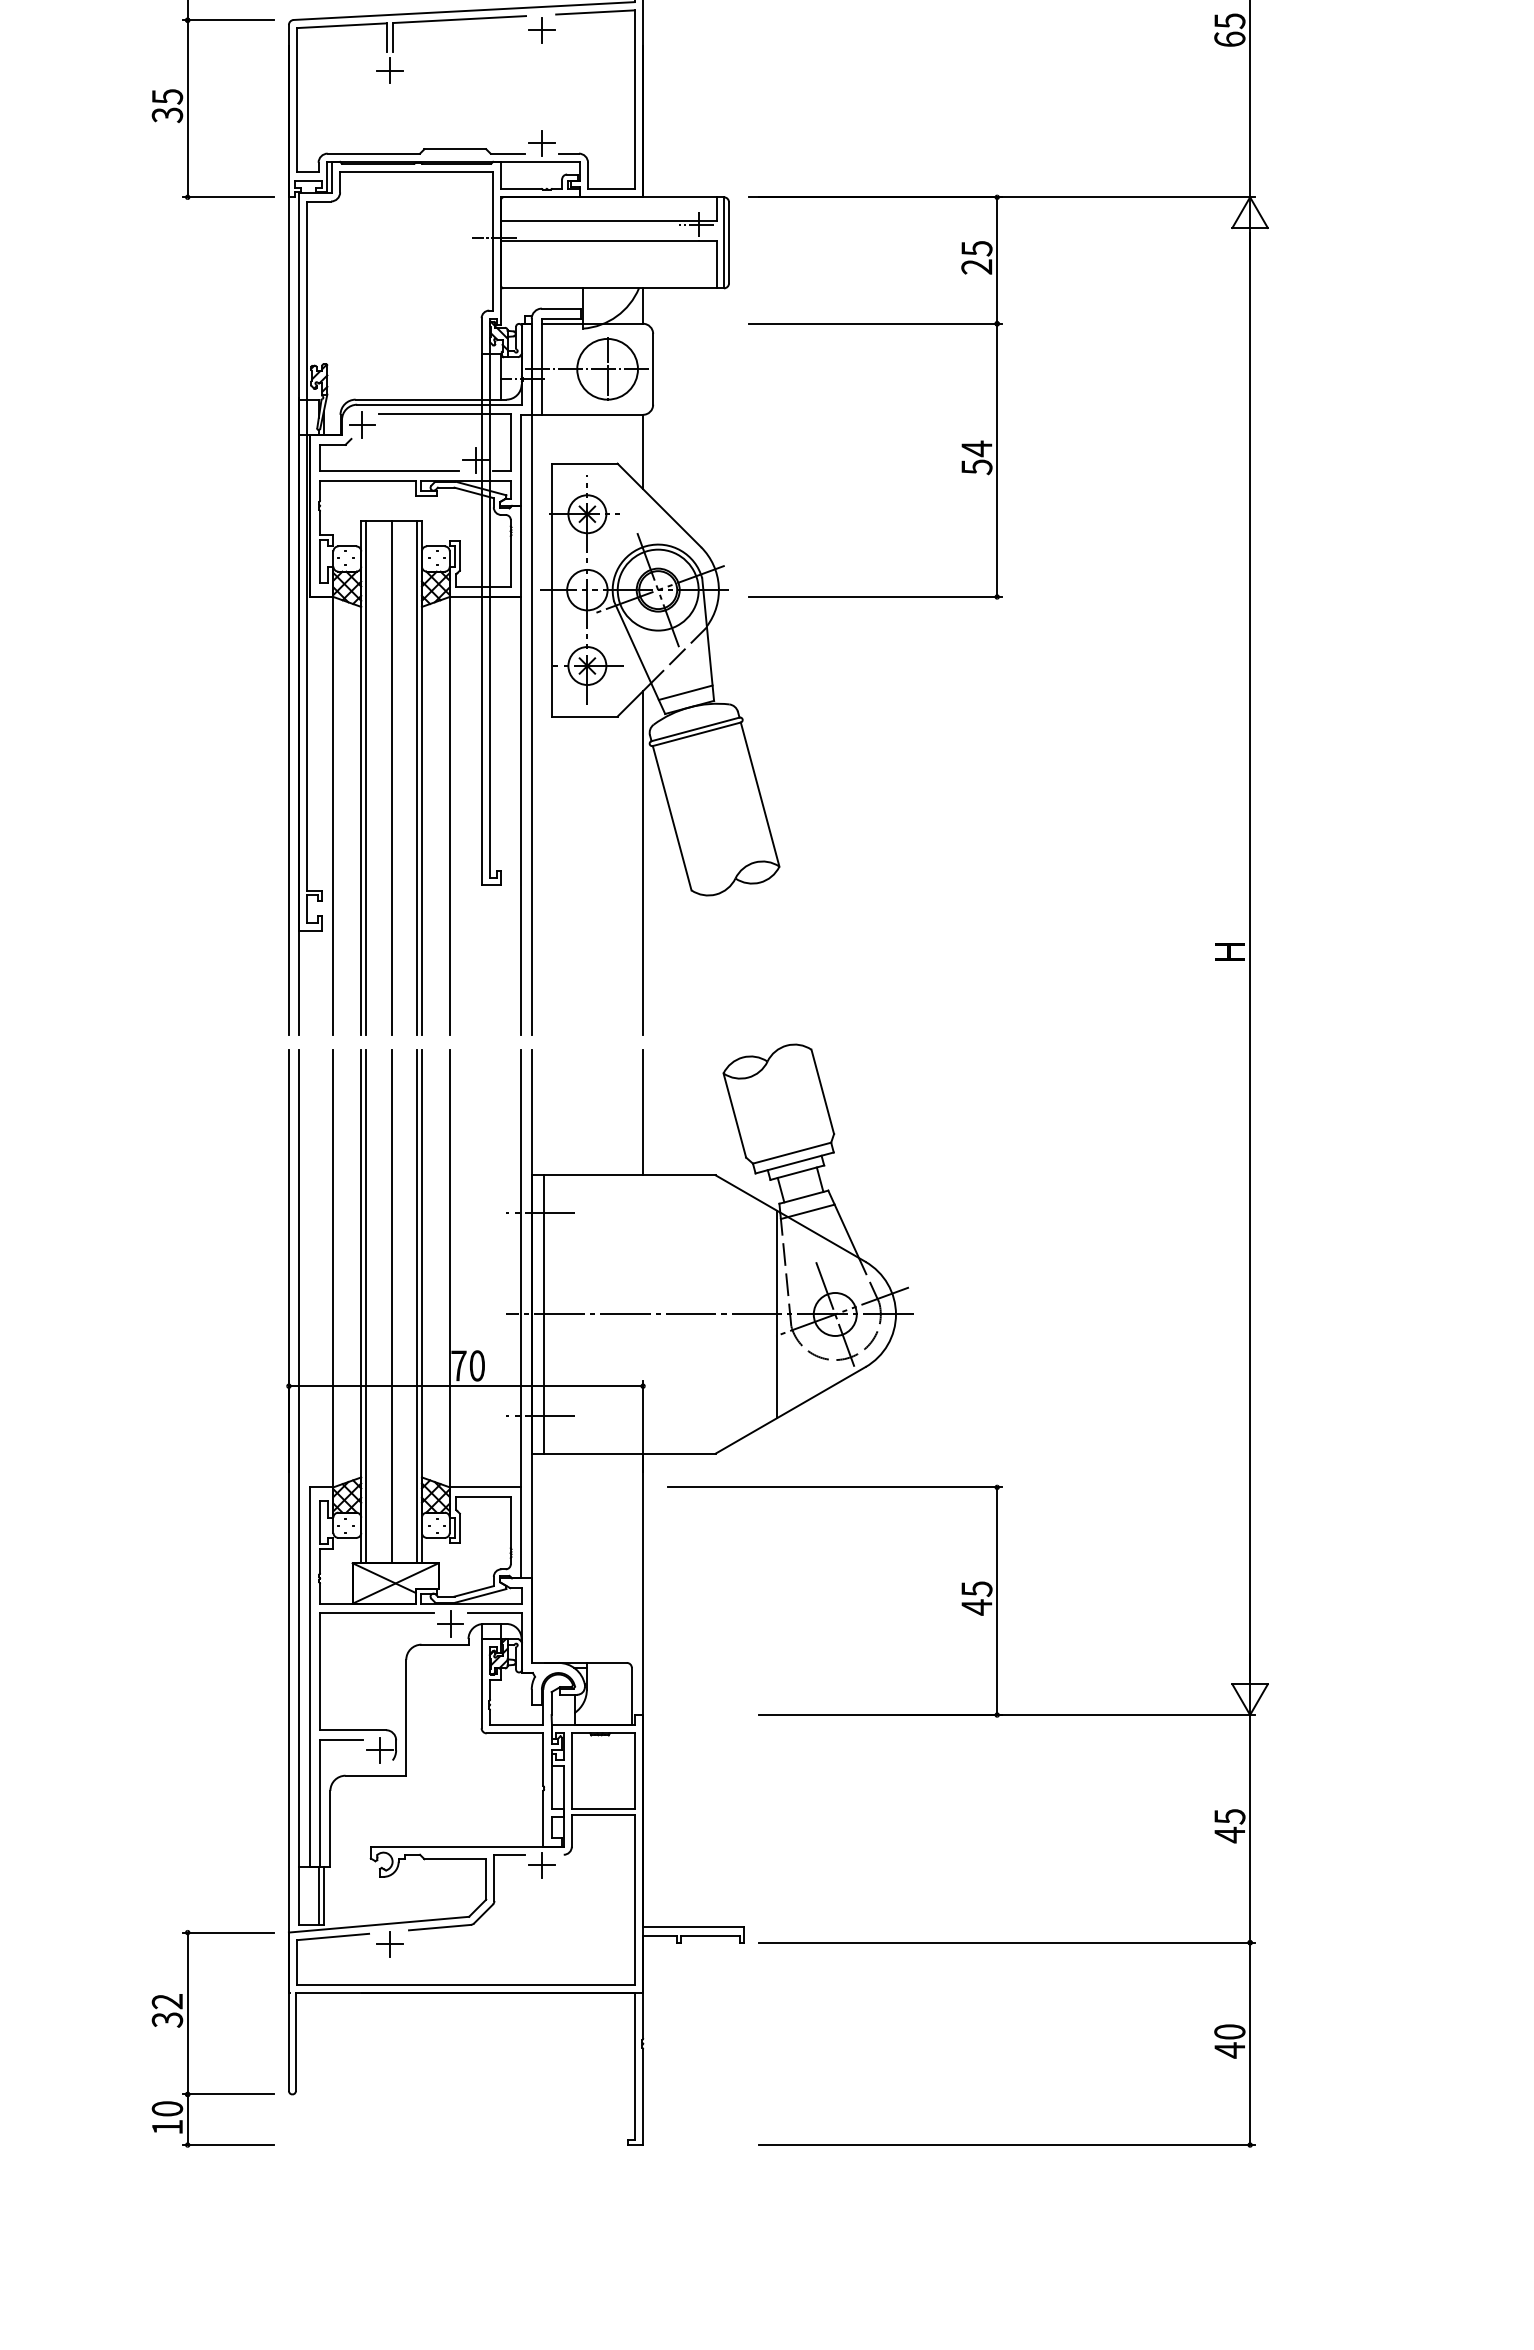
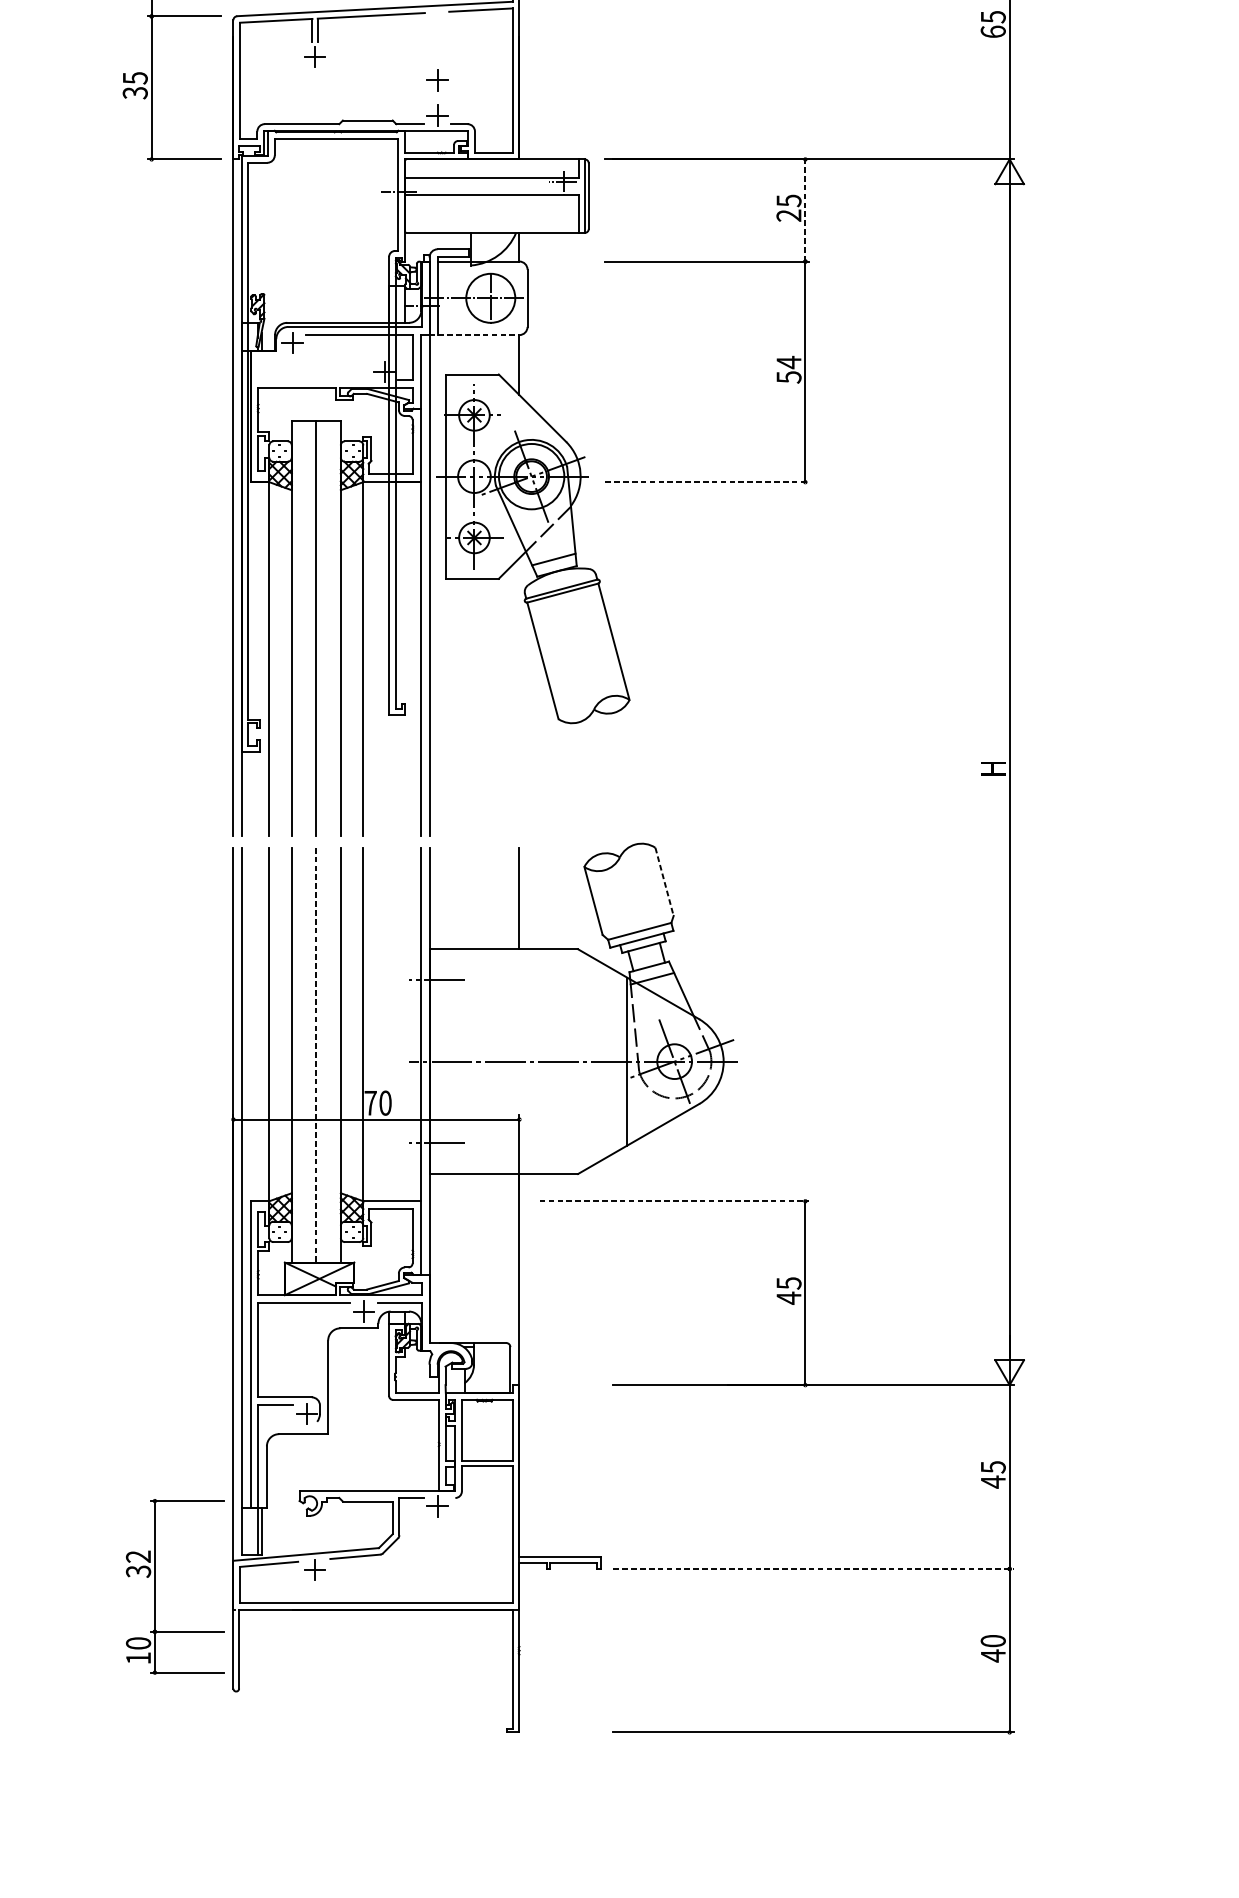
part: (541, 30) -> (437, 80), moved
line: (997, 260) -> (805, 210), solid -> dashed
line: (587, 414) -> (474, 334), solid -> dashed
part: (389, 470) -> (314, 380), removed
line: (876, 596) -> (707, 481), solid -> dashed
line: (366, 777) -> (296, 627), removed
line: (416, 777) -> (336, 627), removed
line: (643, 862) -> (519, 696), removed
line: (822, 1091) -> (664, 881), solid -> dashed
line: (366, 1306) -> (296, 1055), removed
line: (391, 1306) -> (316, 1055), solid -> dashed
line: (416, 1306) -> (336, 1055), removed
line: (544, 1314) -> (439, 1061), removed
line: (835, 1487) -> (674, 1201), solid -> dashed
line: (1007, 1942) -> (813, 1568), solid -> dashed
part: (188, 2038) -> (155, 1586), moved

